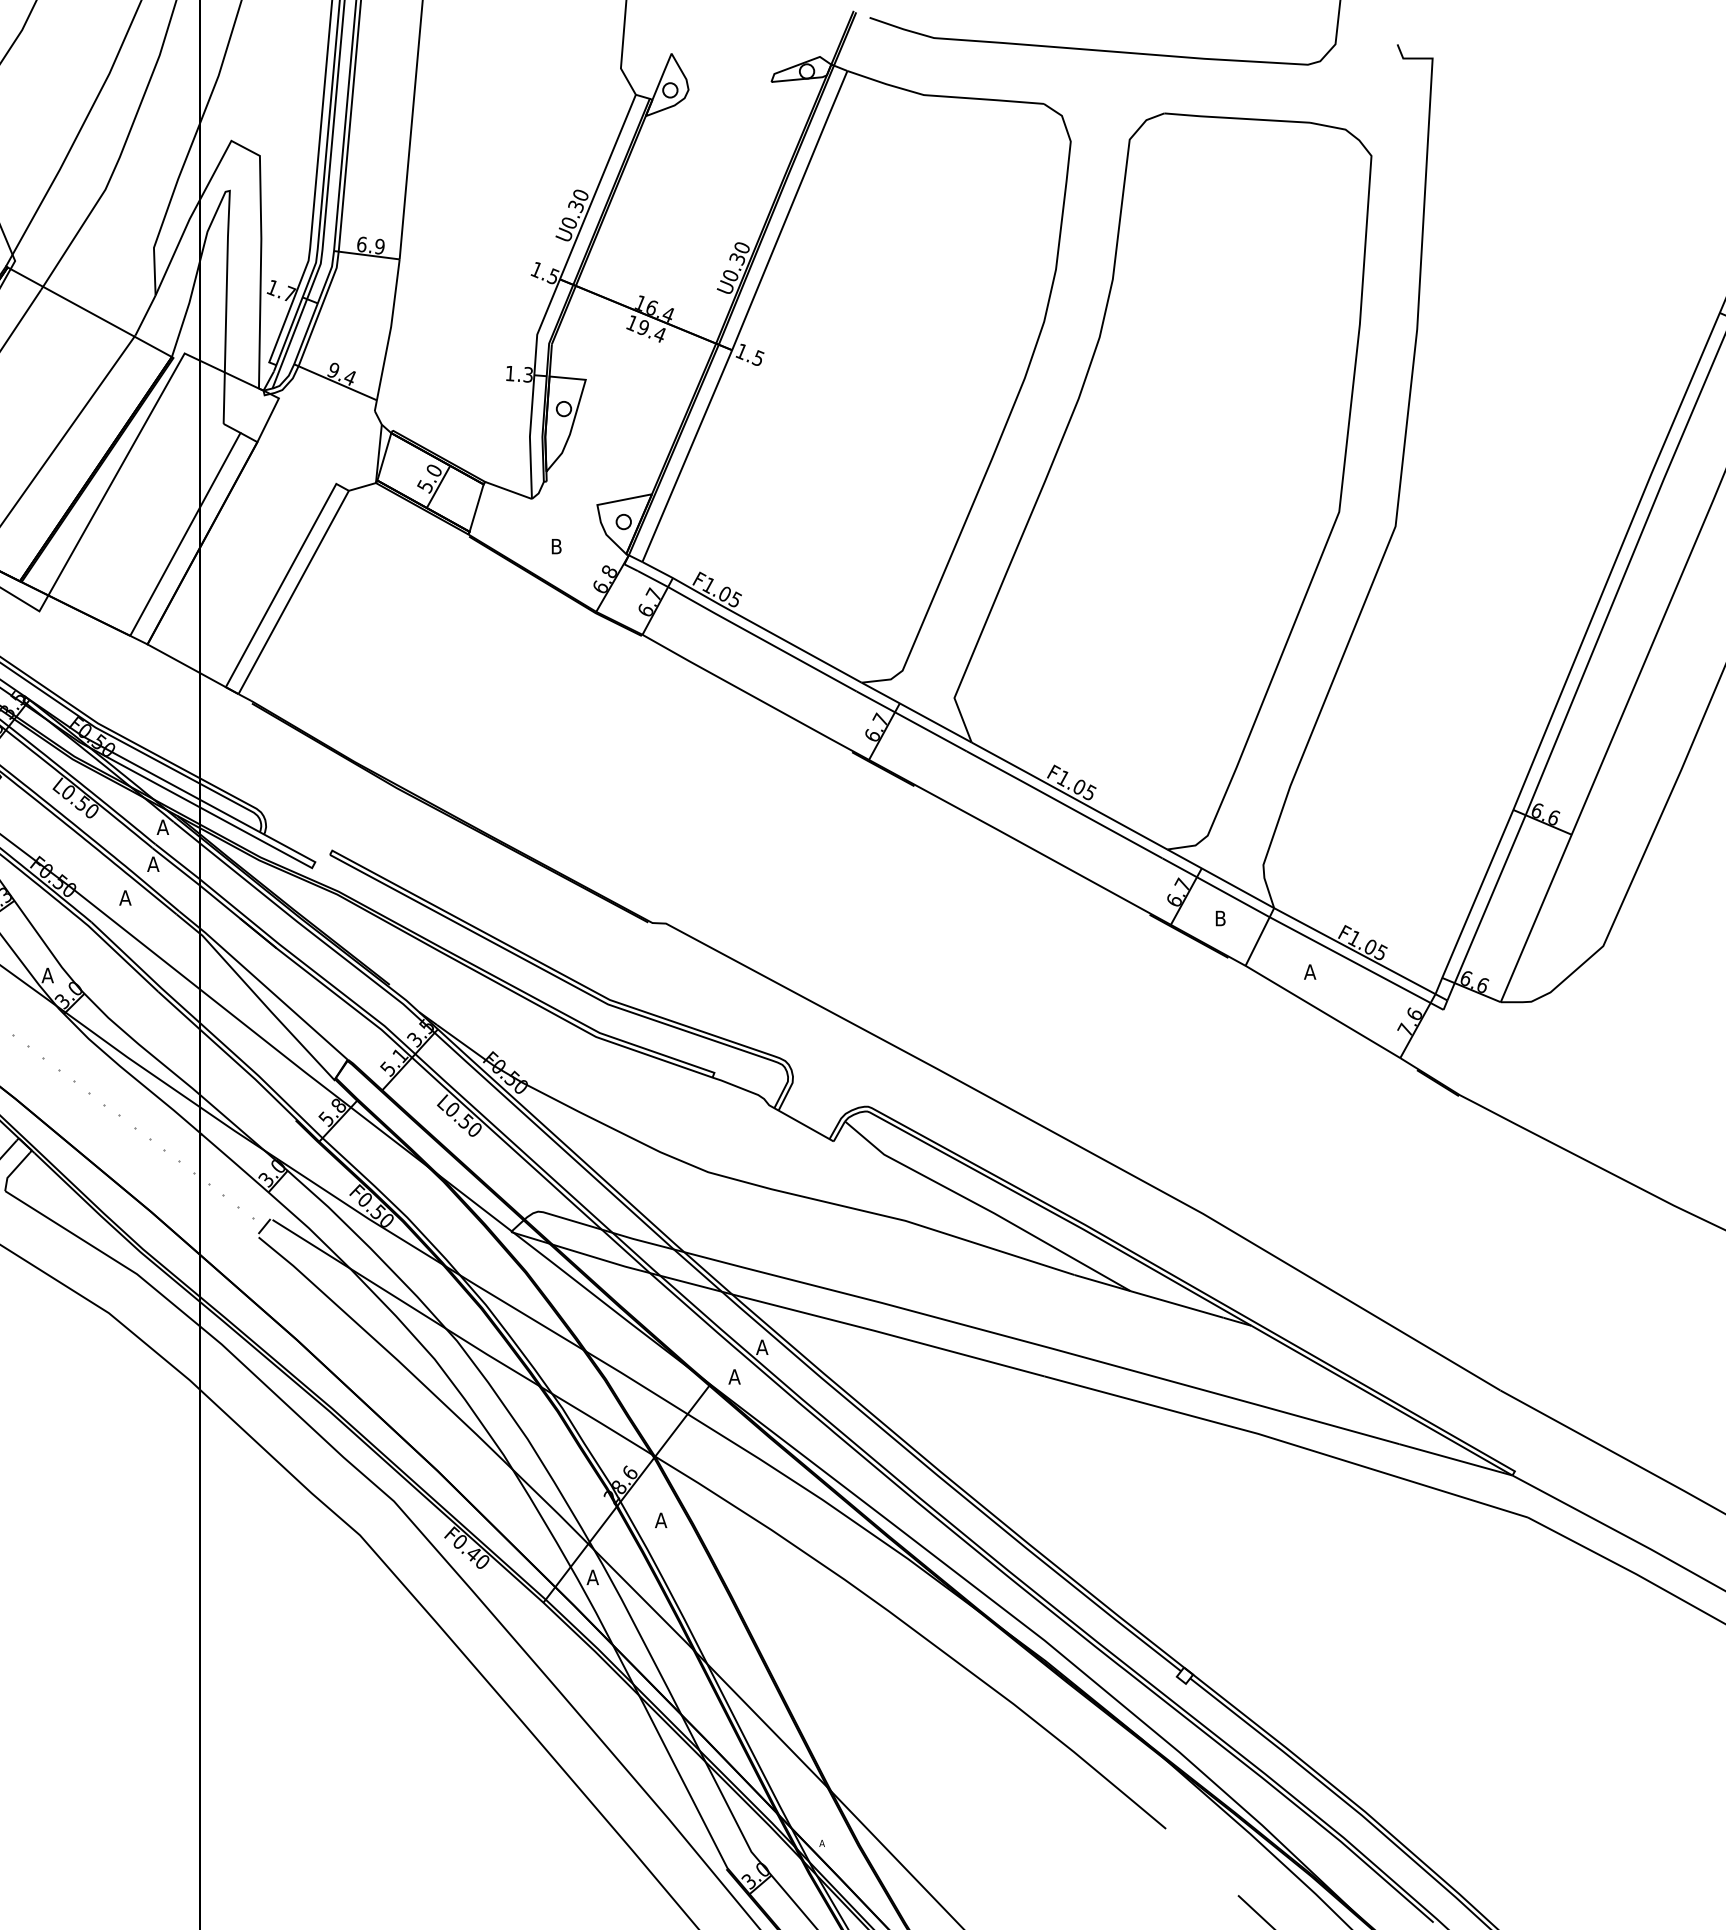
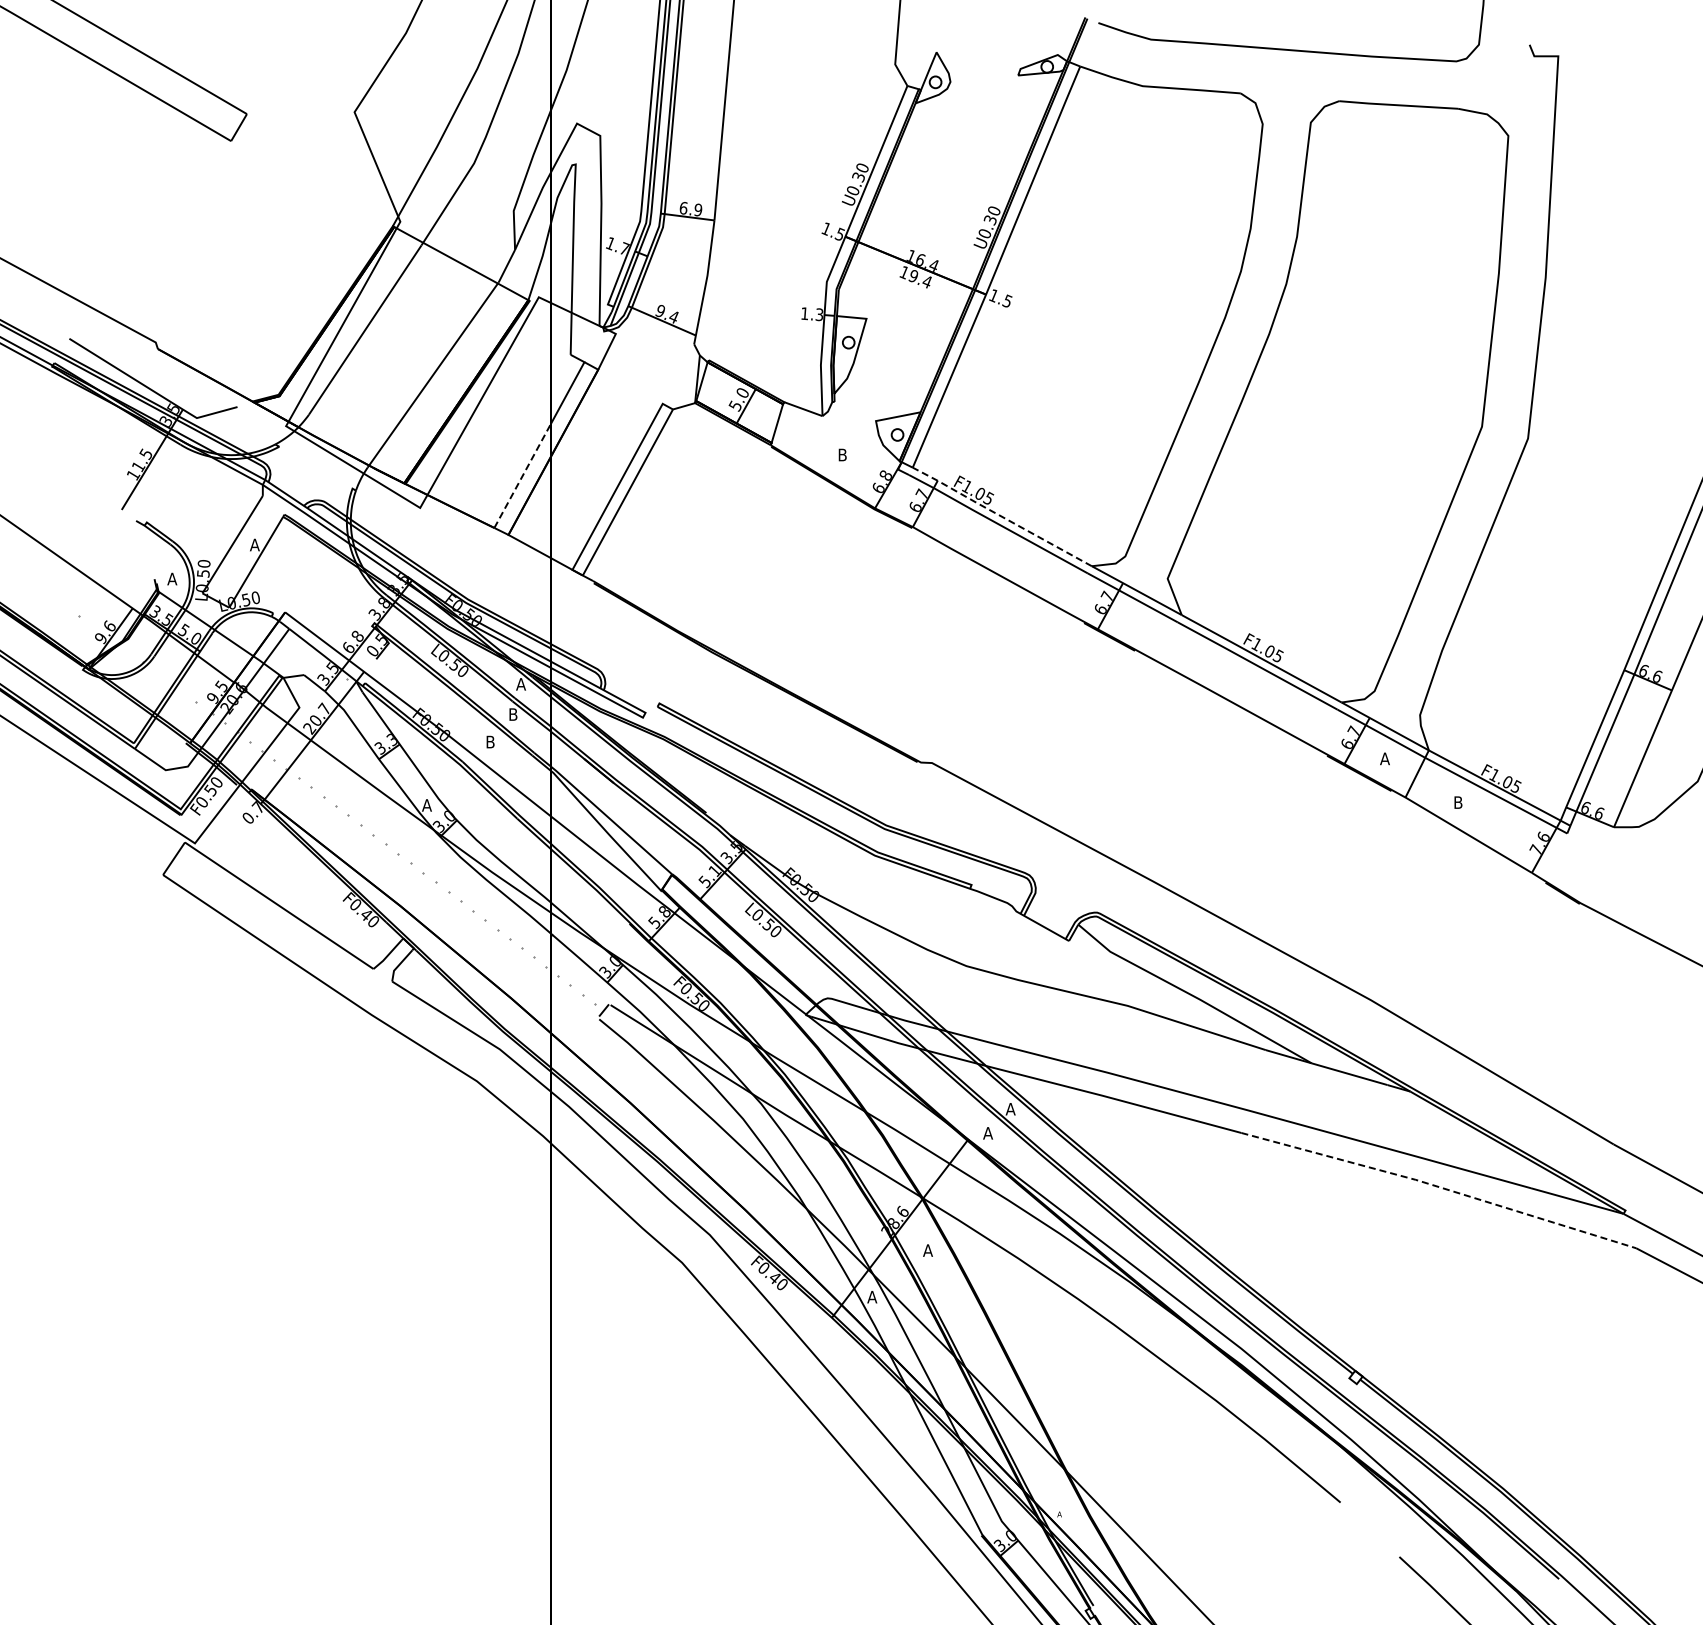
line: (164, 571) -> (522, 475), solid -> dashed
line: (749, 621) -> (1000, 516), solid -> dashed
text: (153, 864) -> (513, 714), A -> B
text: (125, 897) -> (490, 741), A -> B
text: (1219, 918) -> (1384, 758), B -> A
text: (1310, 971) -> (1458, 802), A -> B
line: (1287, 1443) -> (1439, 1187), solid -> dashed

